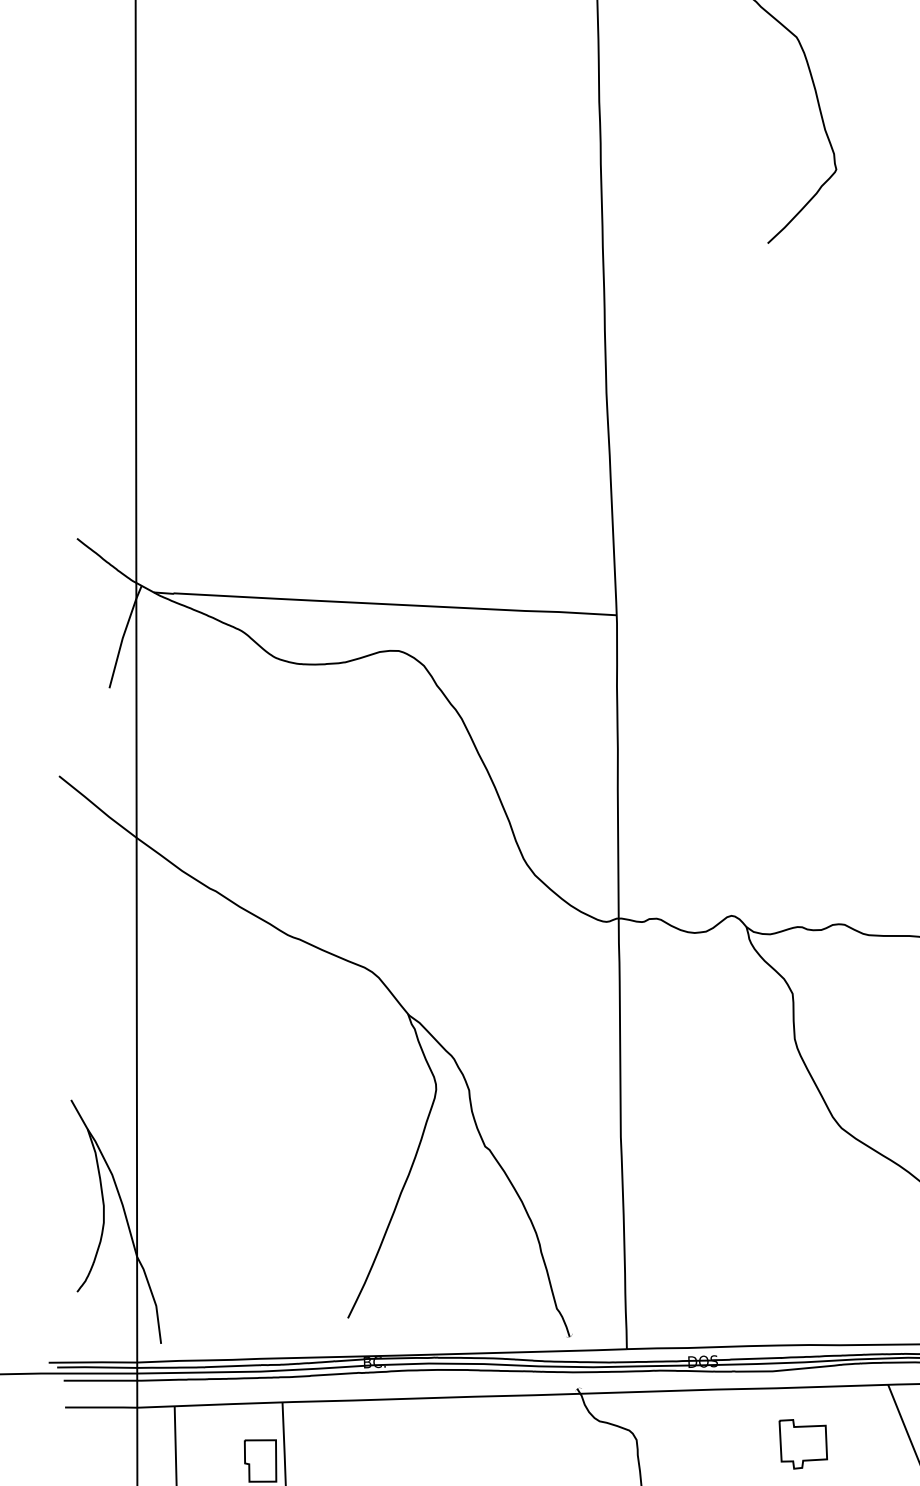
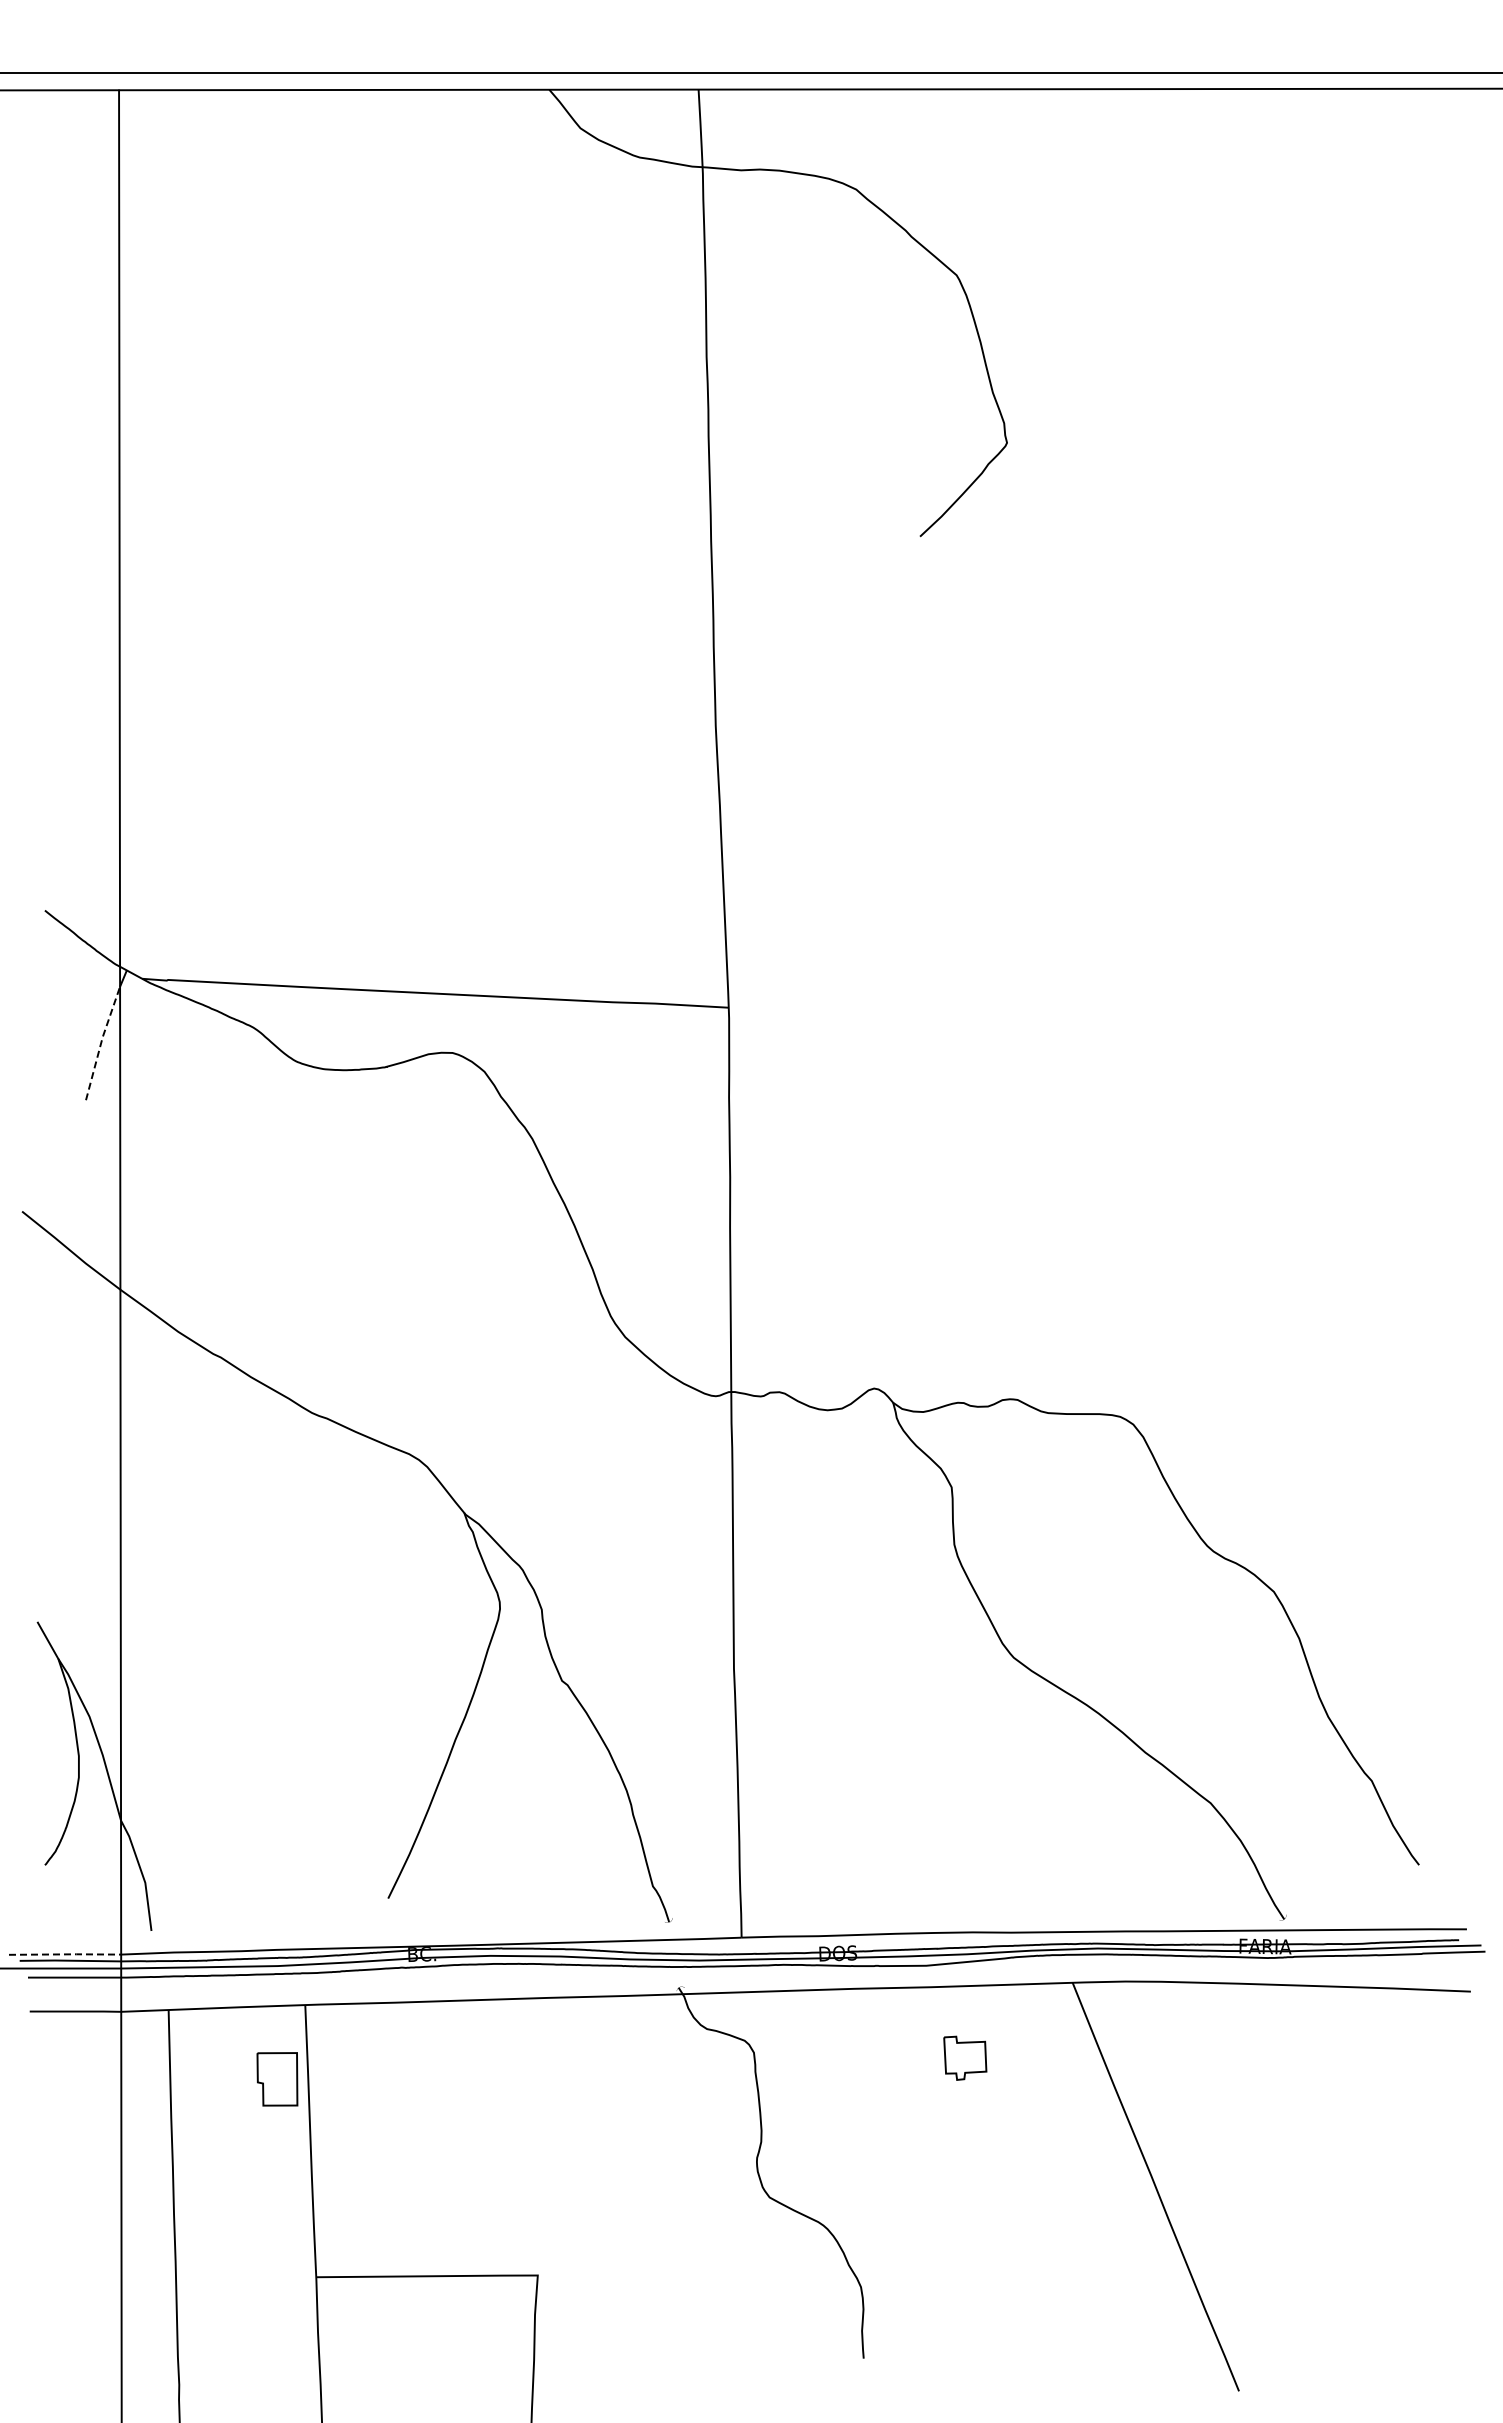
line: (121, 641) -> (101, 1041), solid -> dashed
line: (93, 1362) -> (65, 1954), solid -> dashed
part: (803, 1444) -> (965, 2058), size x0.7

